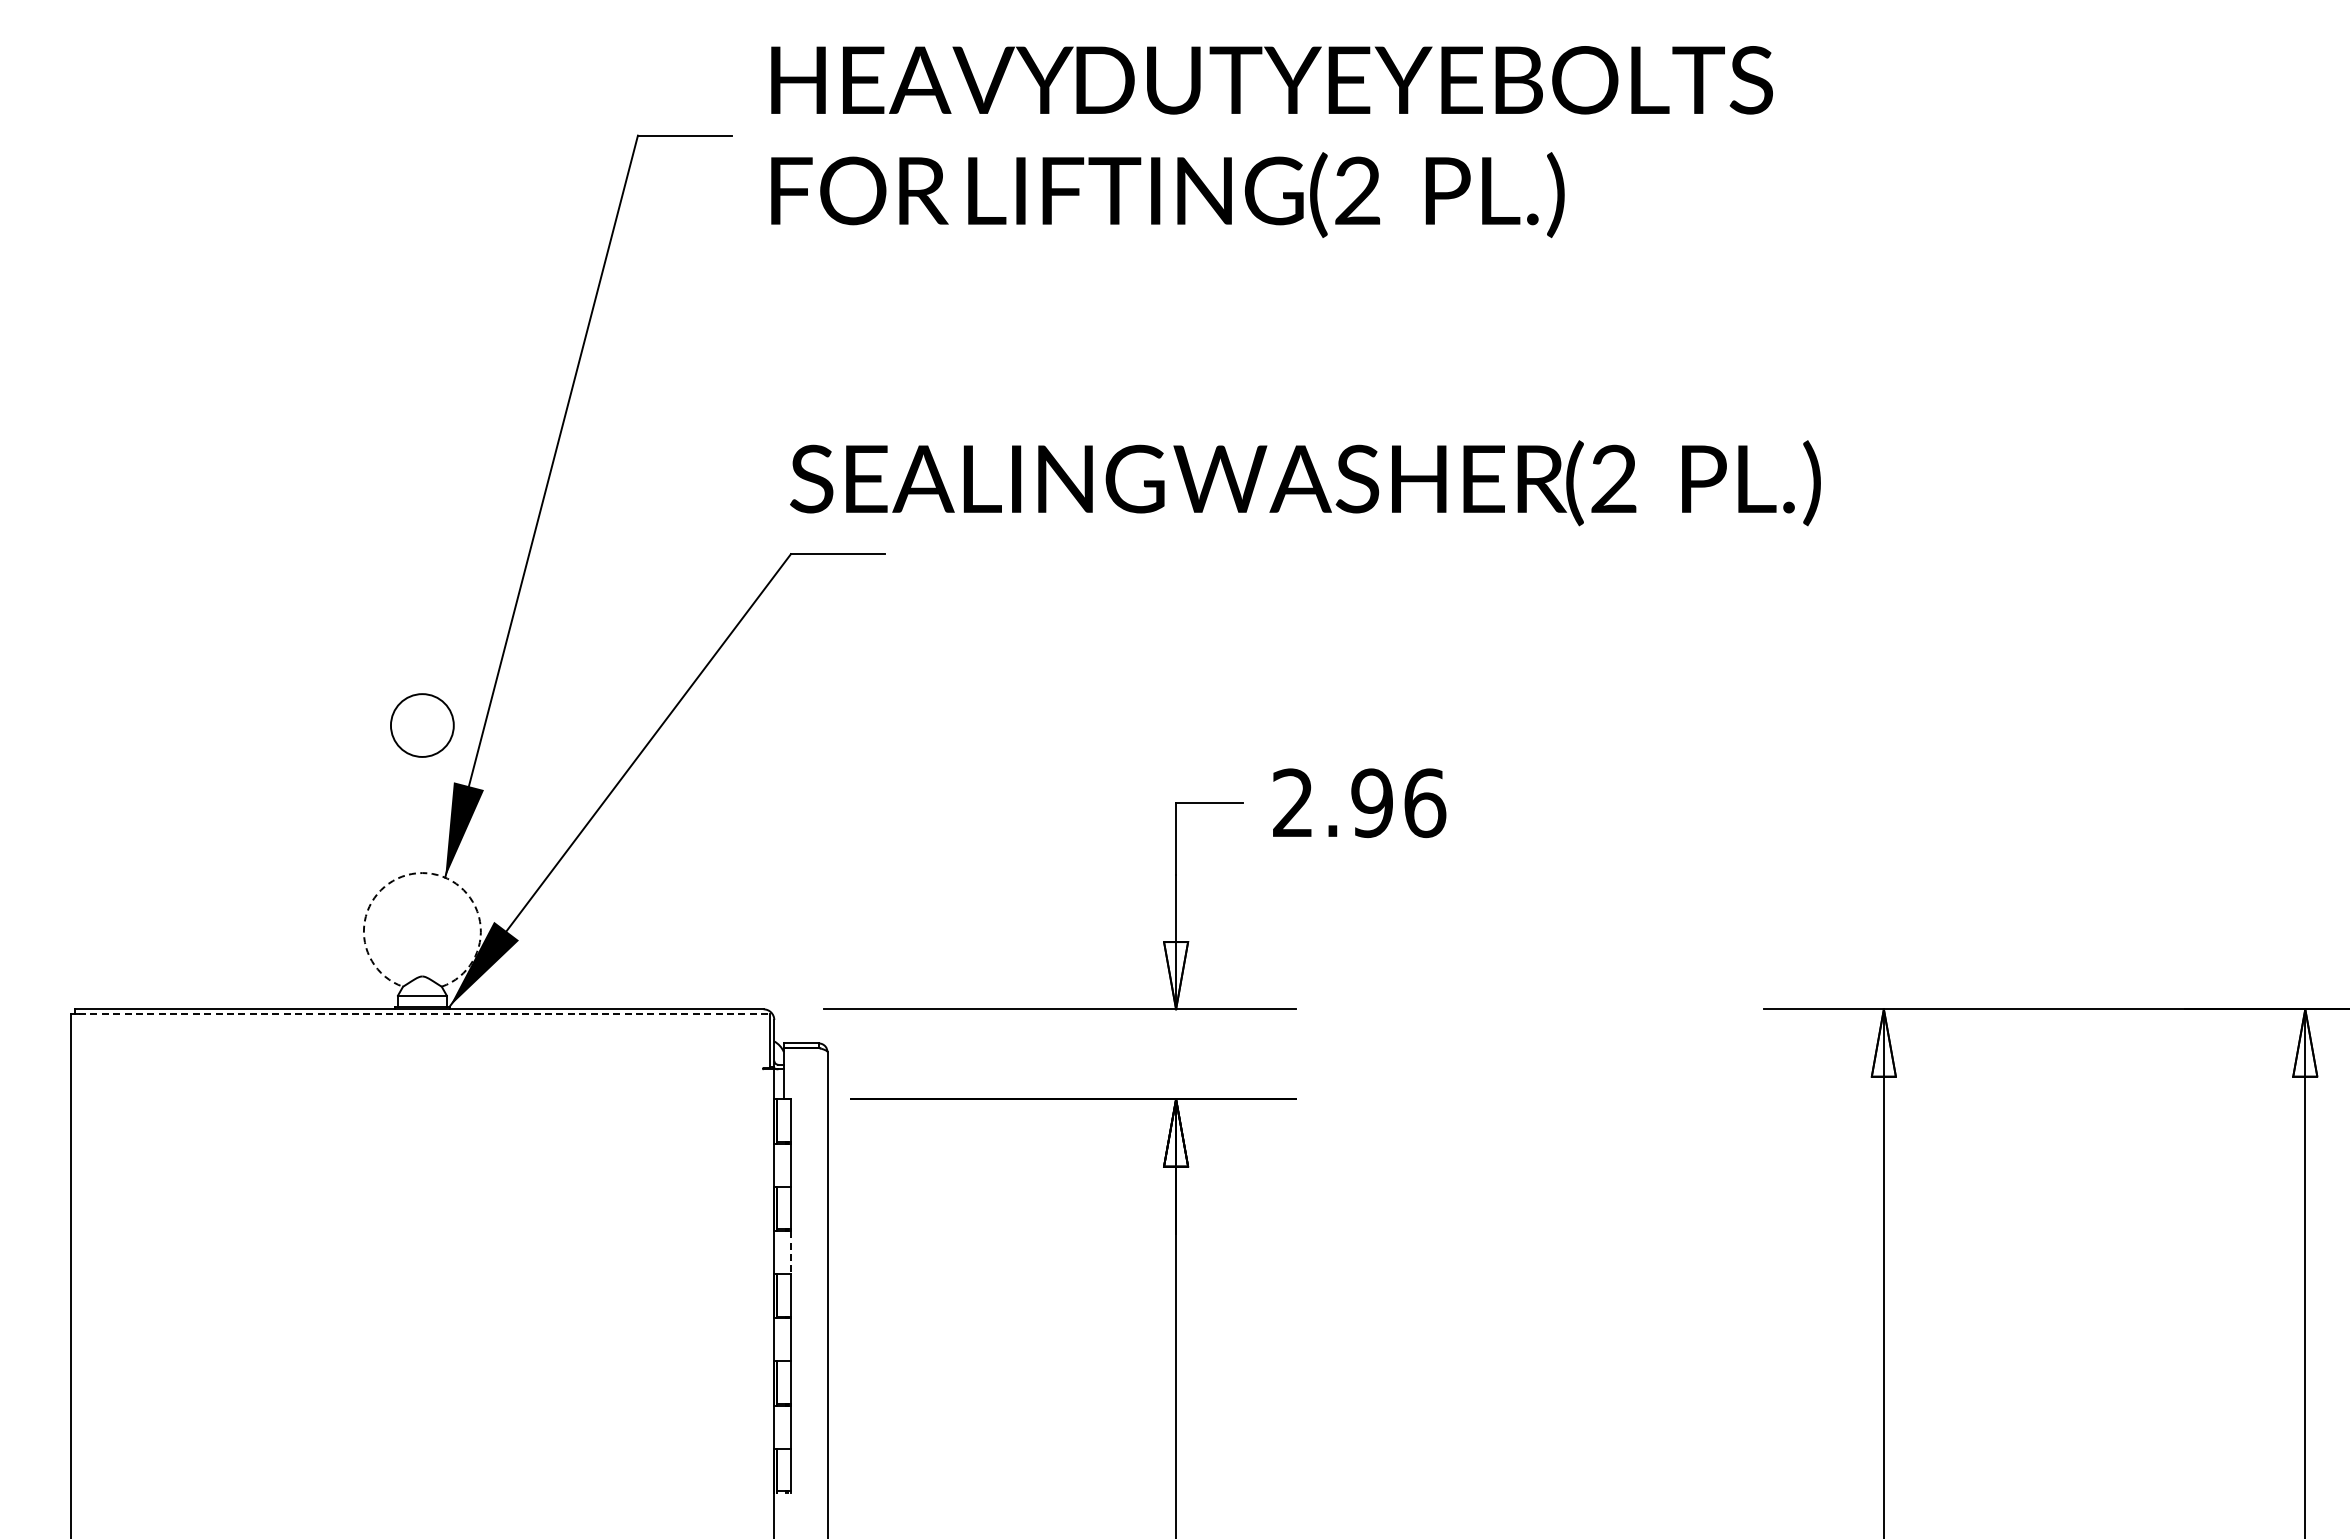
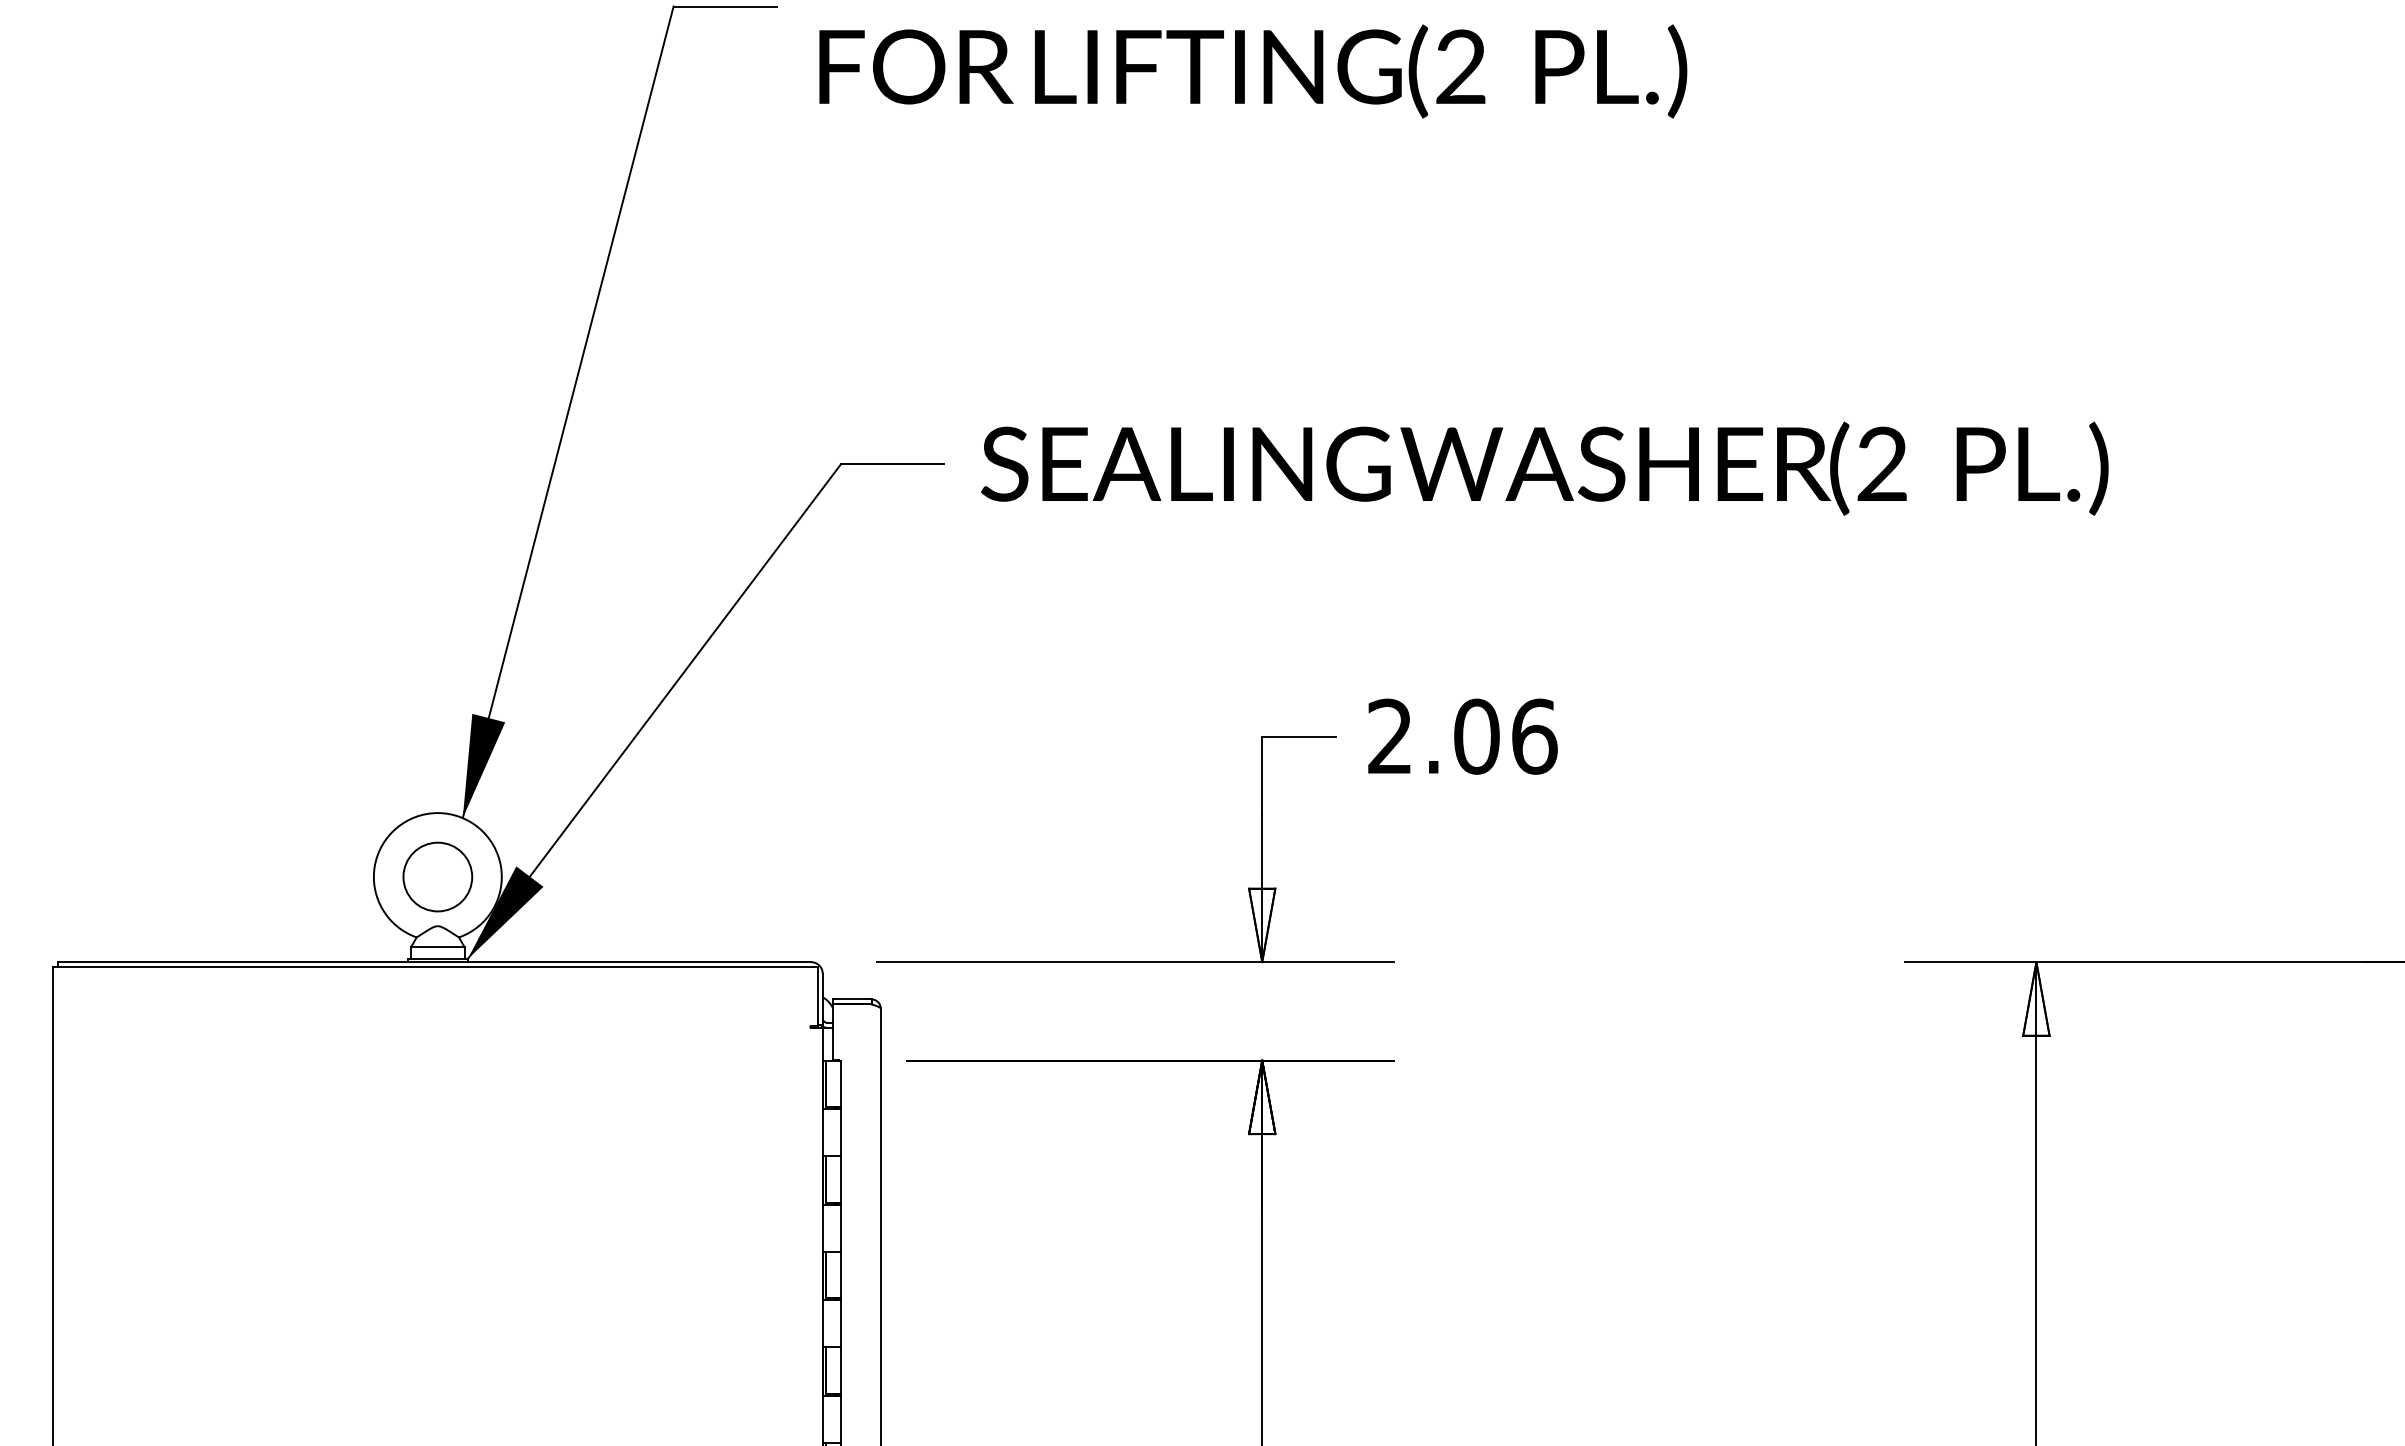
text: (1305, 483) -> (1544, 469), moved
circle: (422, 725) -> (437, 877), moved
text: (1372, 803) -> (1477, 737), 2.96 -> 2.06
arc: (422, 873) -> (437, 813), dashed -> solid
line: (424, 1013) -> (440, 966), dashed -> solid
line: (791, 1253) -> (841, 1229), dashed -> solid

